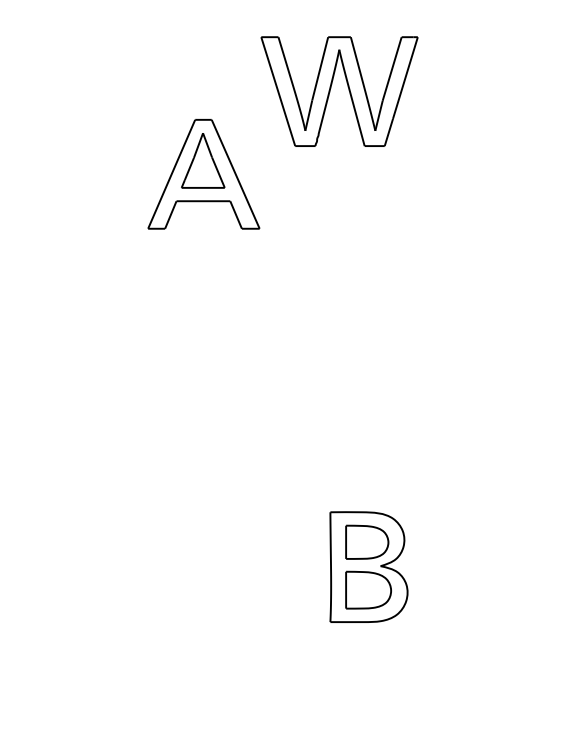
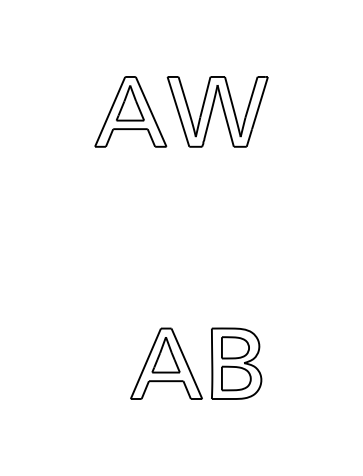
part: (339, 91) -> (217, 111), moved
part: (259, 566) -> (166, 363), added

